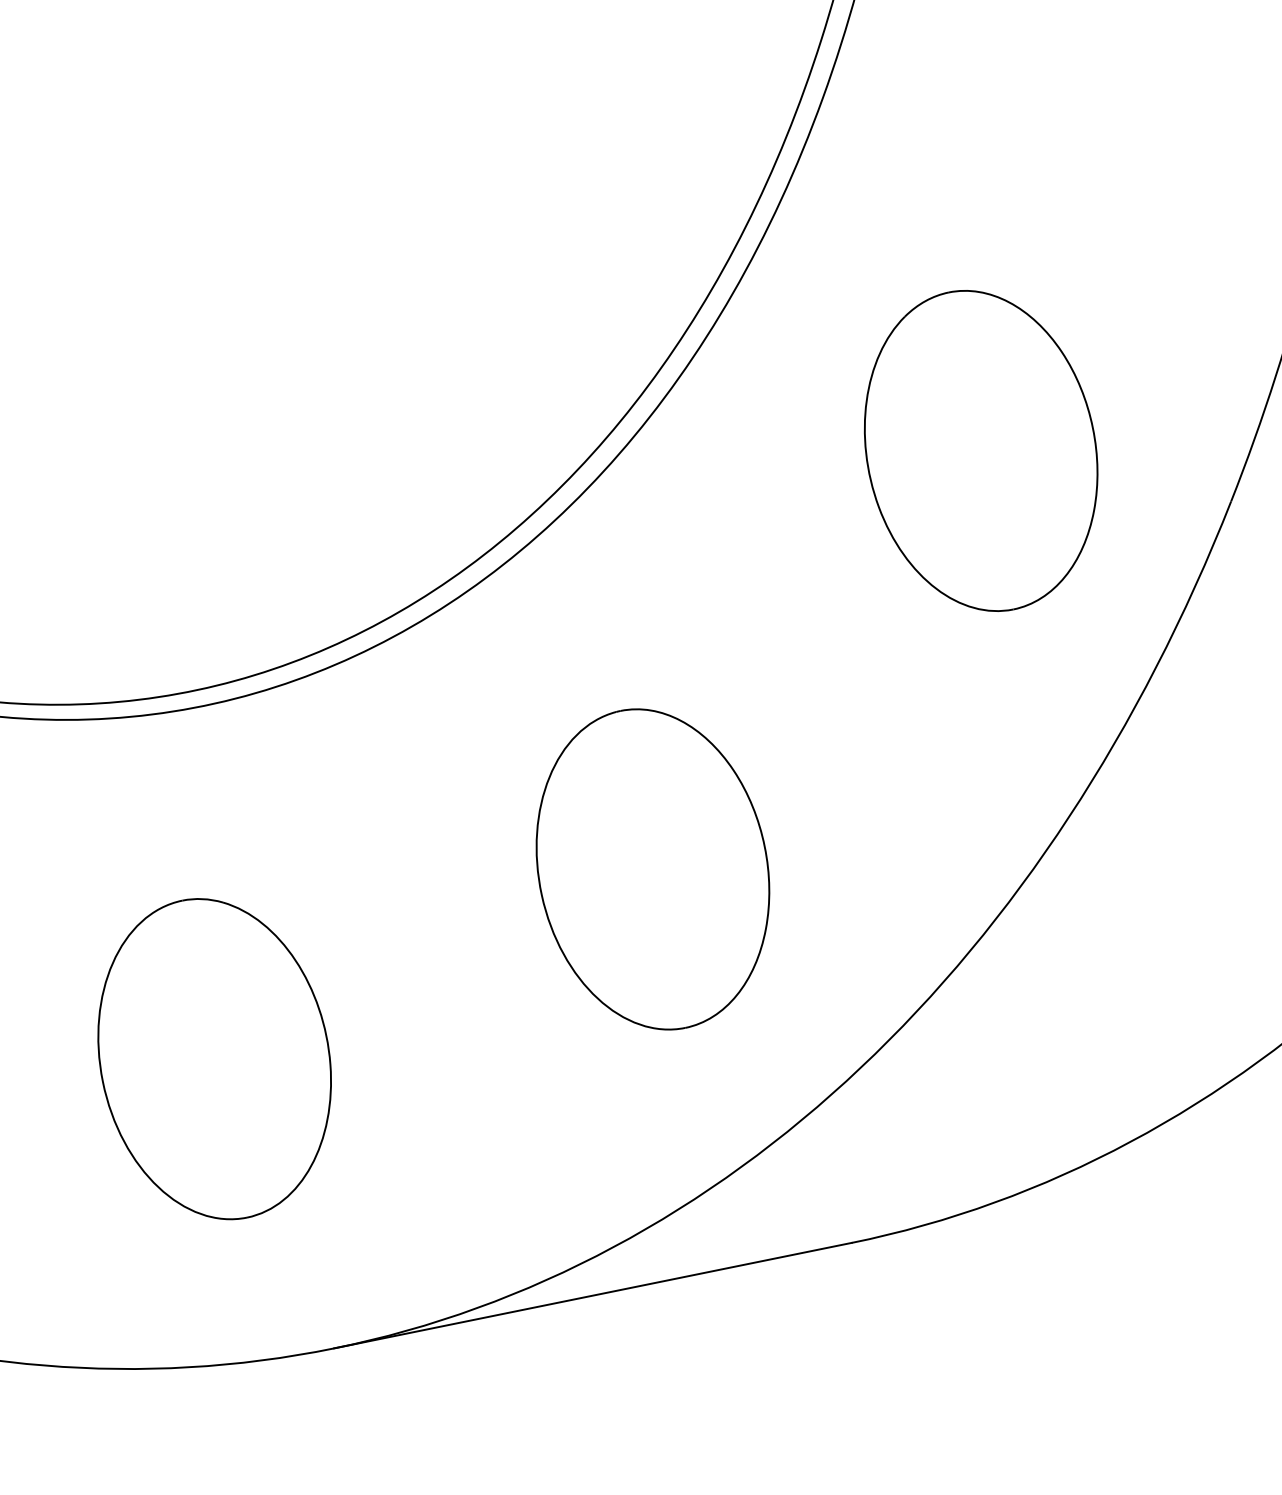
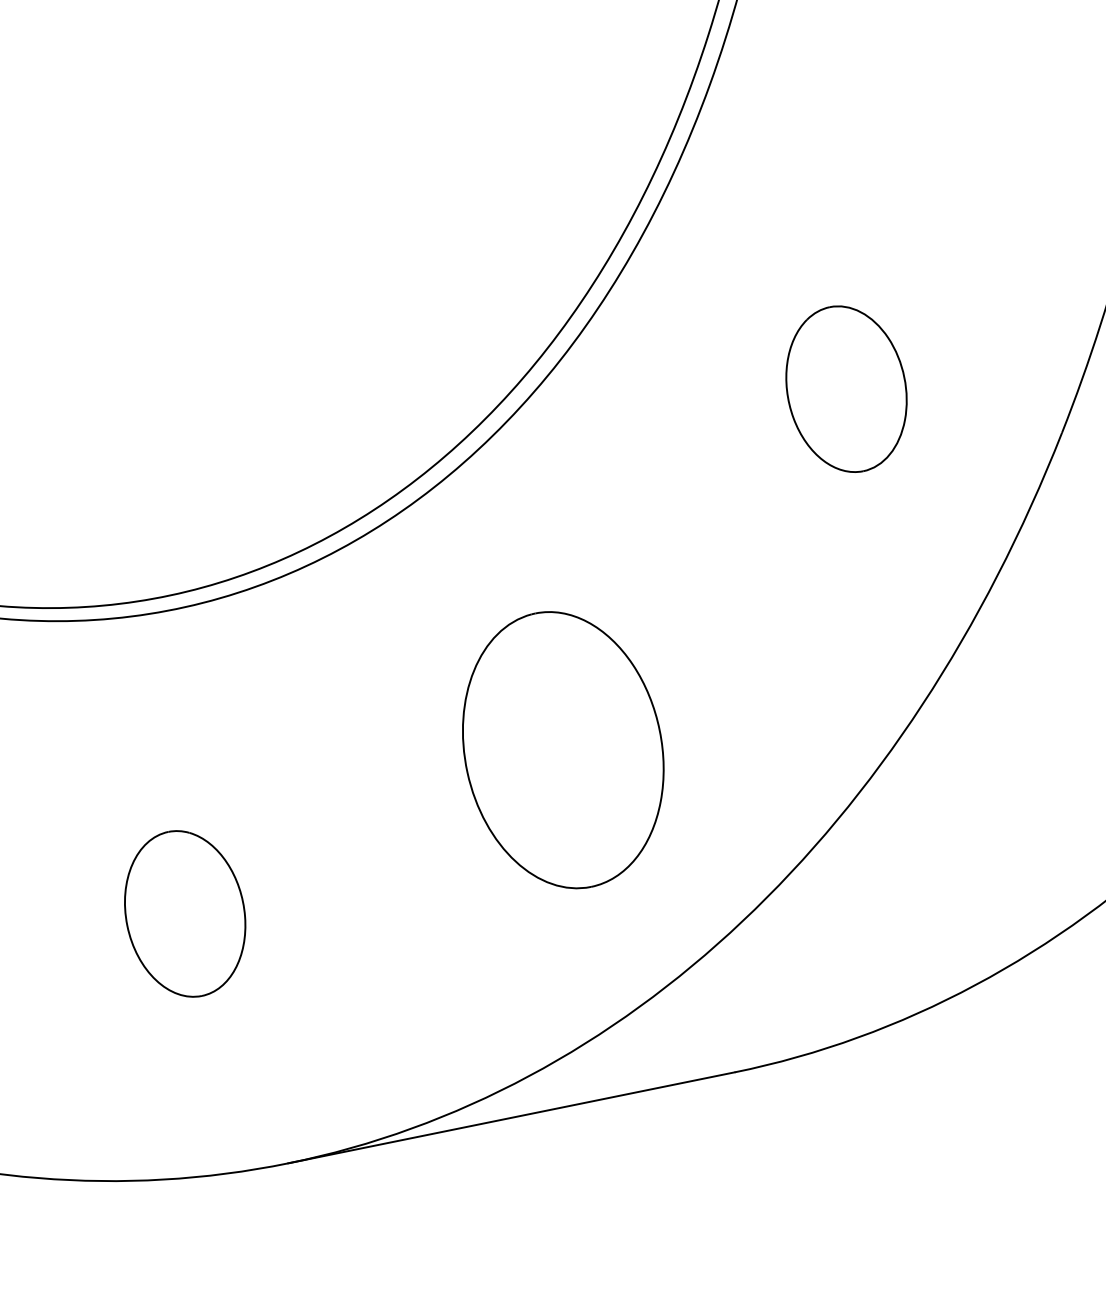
part: (981, 450) -> (846, 388), size x0.6
part: (214, 1059) -> (185, 914), size x0.6

